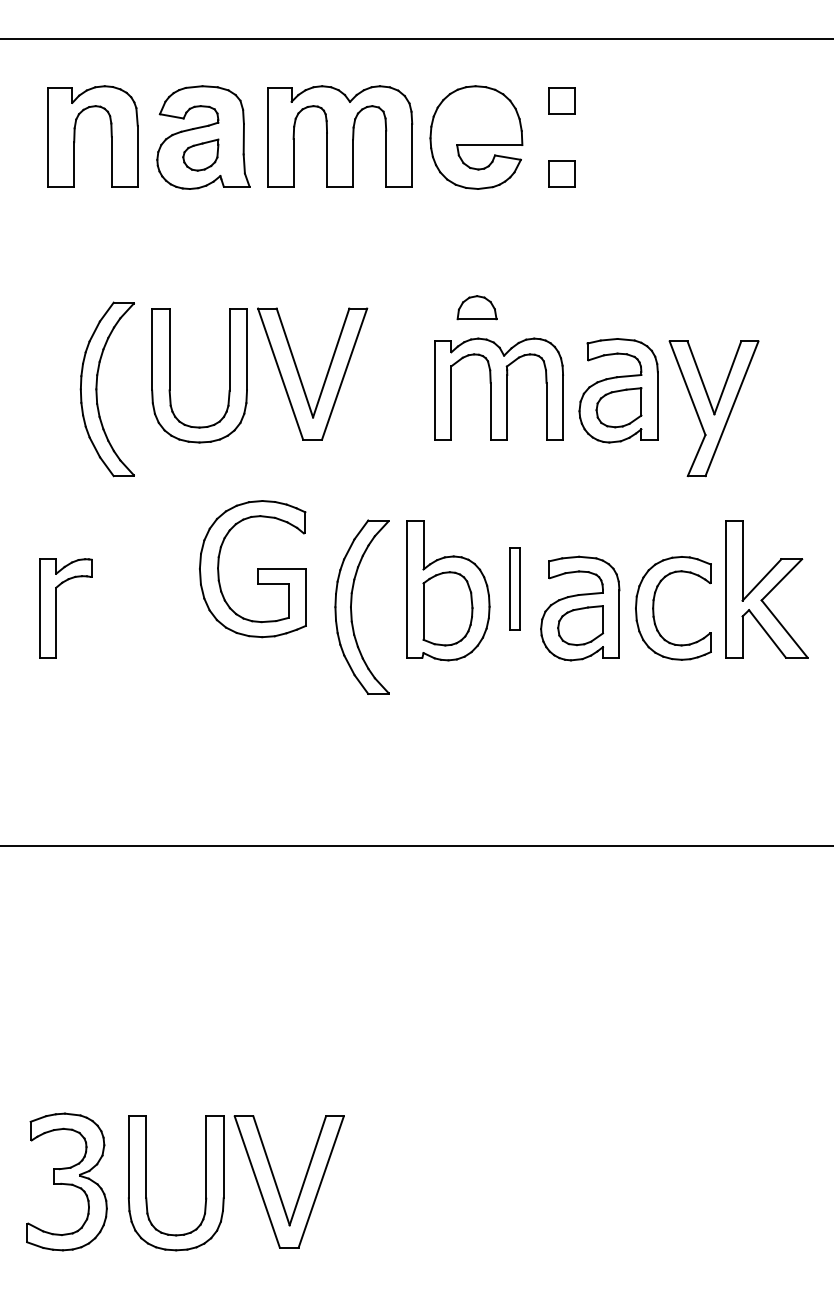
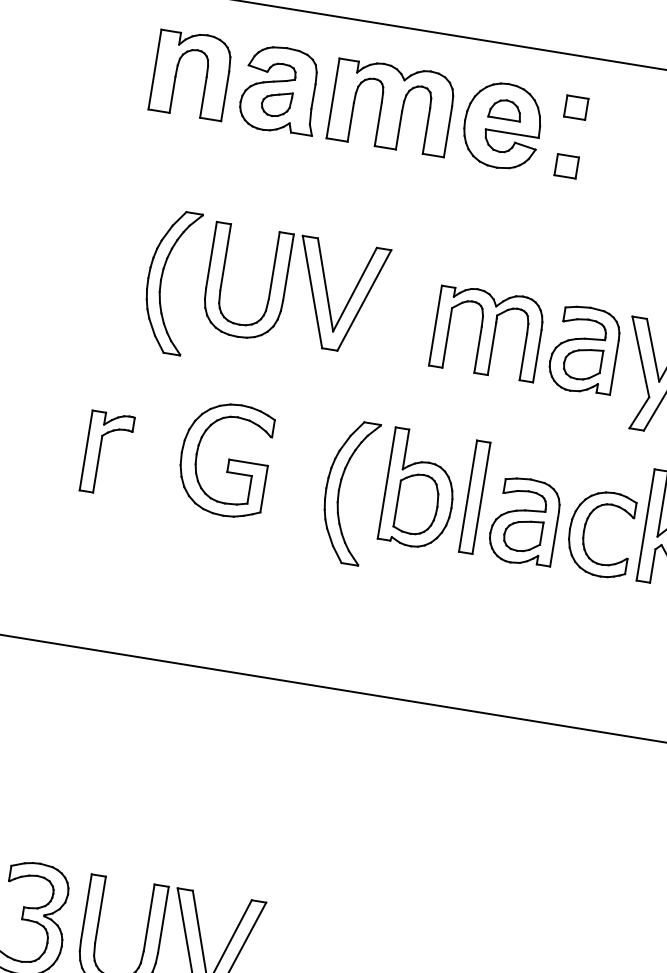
part: (476, 307) -> (505, 109), moved
part: (252, 569) -> (224, 459), moved
part: (515, 589) -> (474, 497), size x1.67

